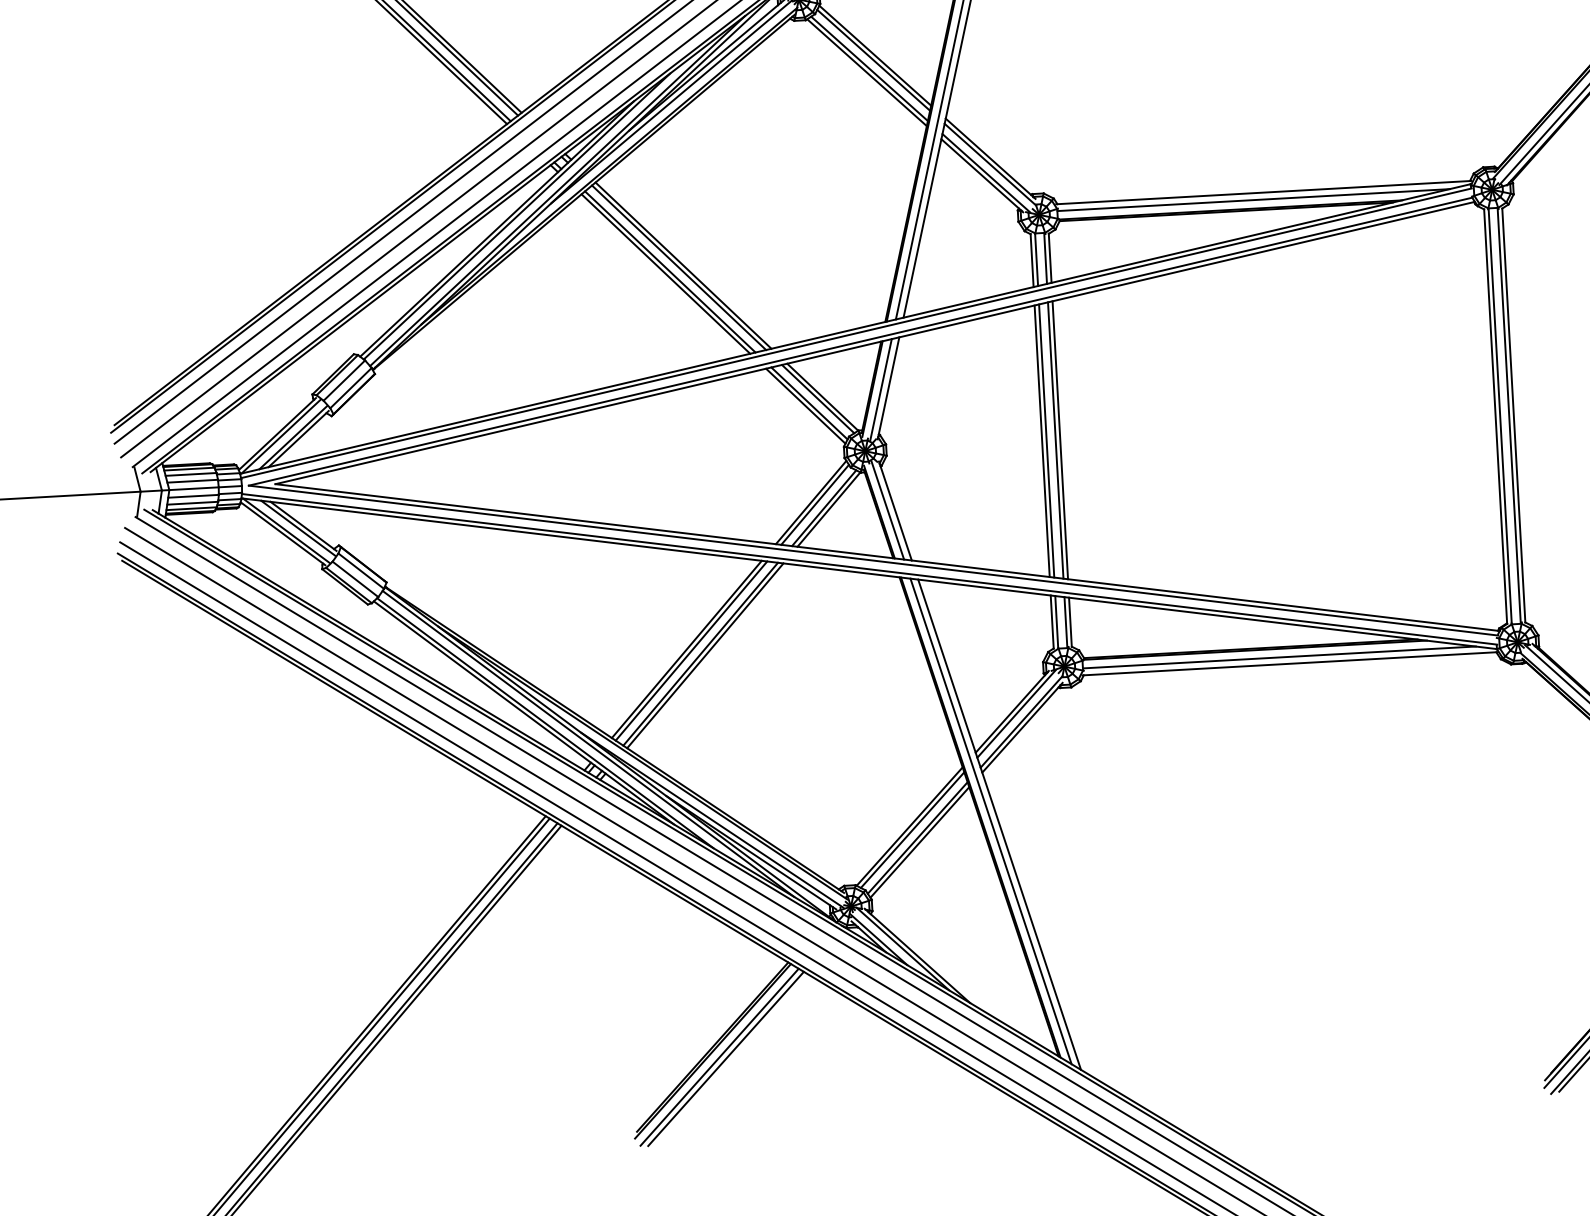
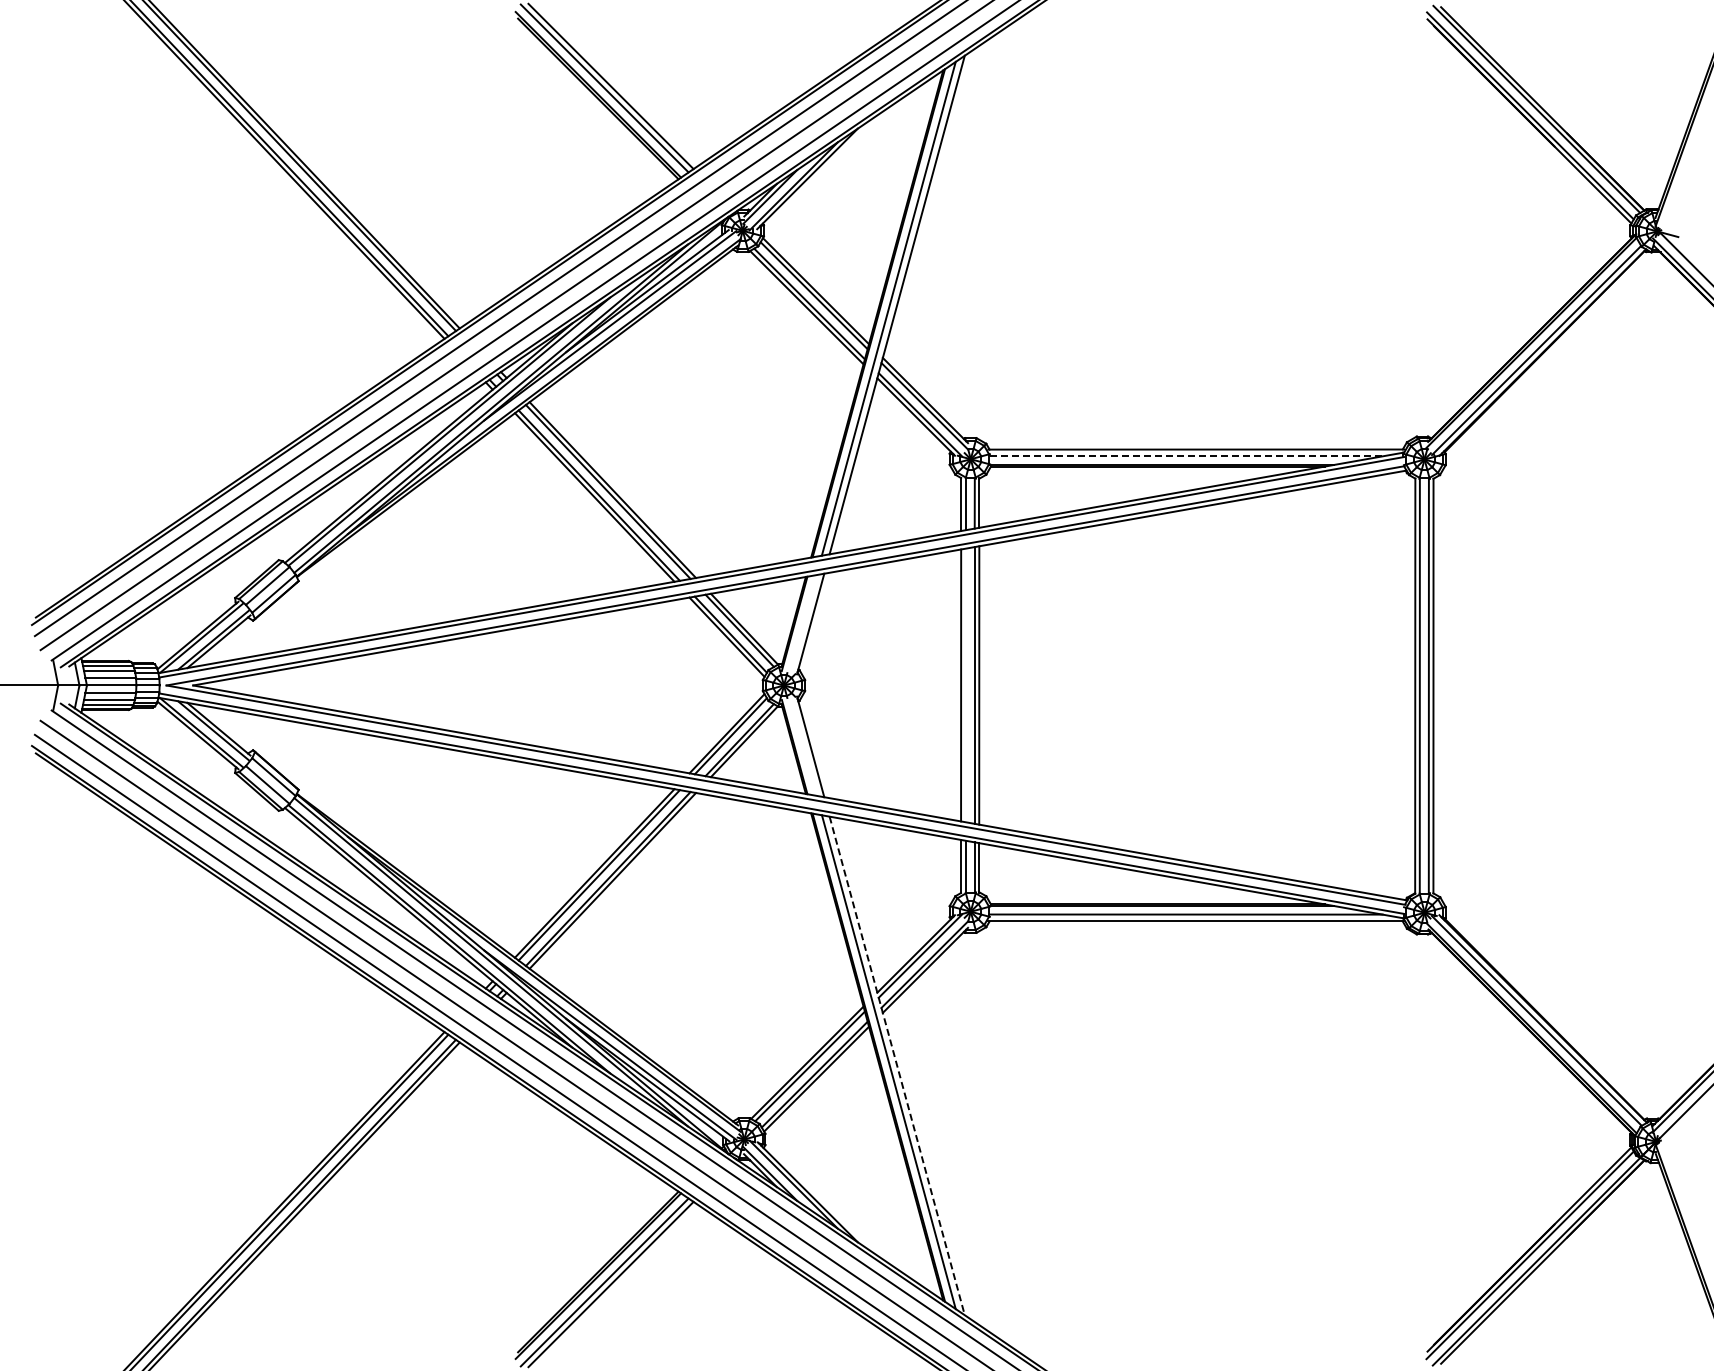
line: (1253, 200) -> (1185, 456), solid -> dashed
line: (880, 389) -> (802, 624), removed
line: (1046, 441) -> (965, 685), removed
line: (887, 510) -> (802, 745), removed
line: (999, 825) -> (897, 1066), solid -> dashed

